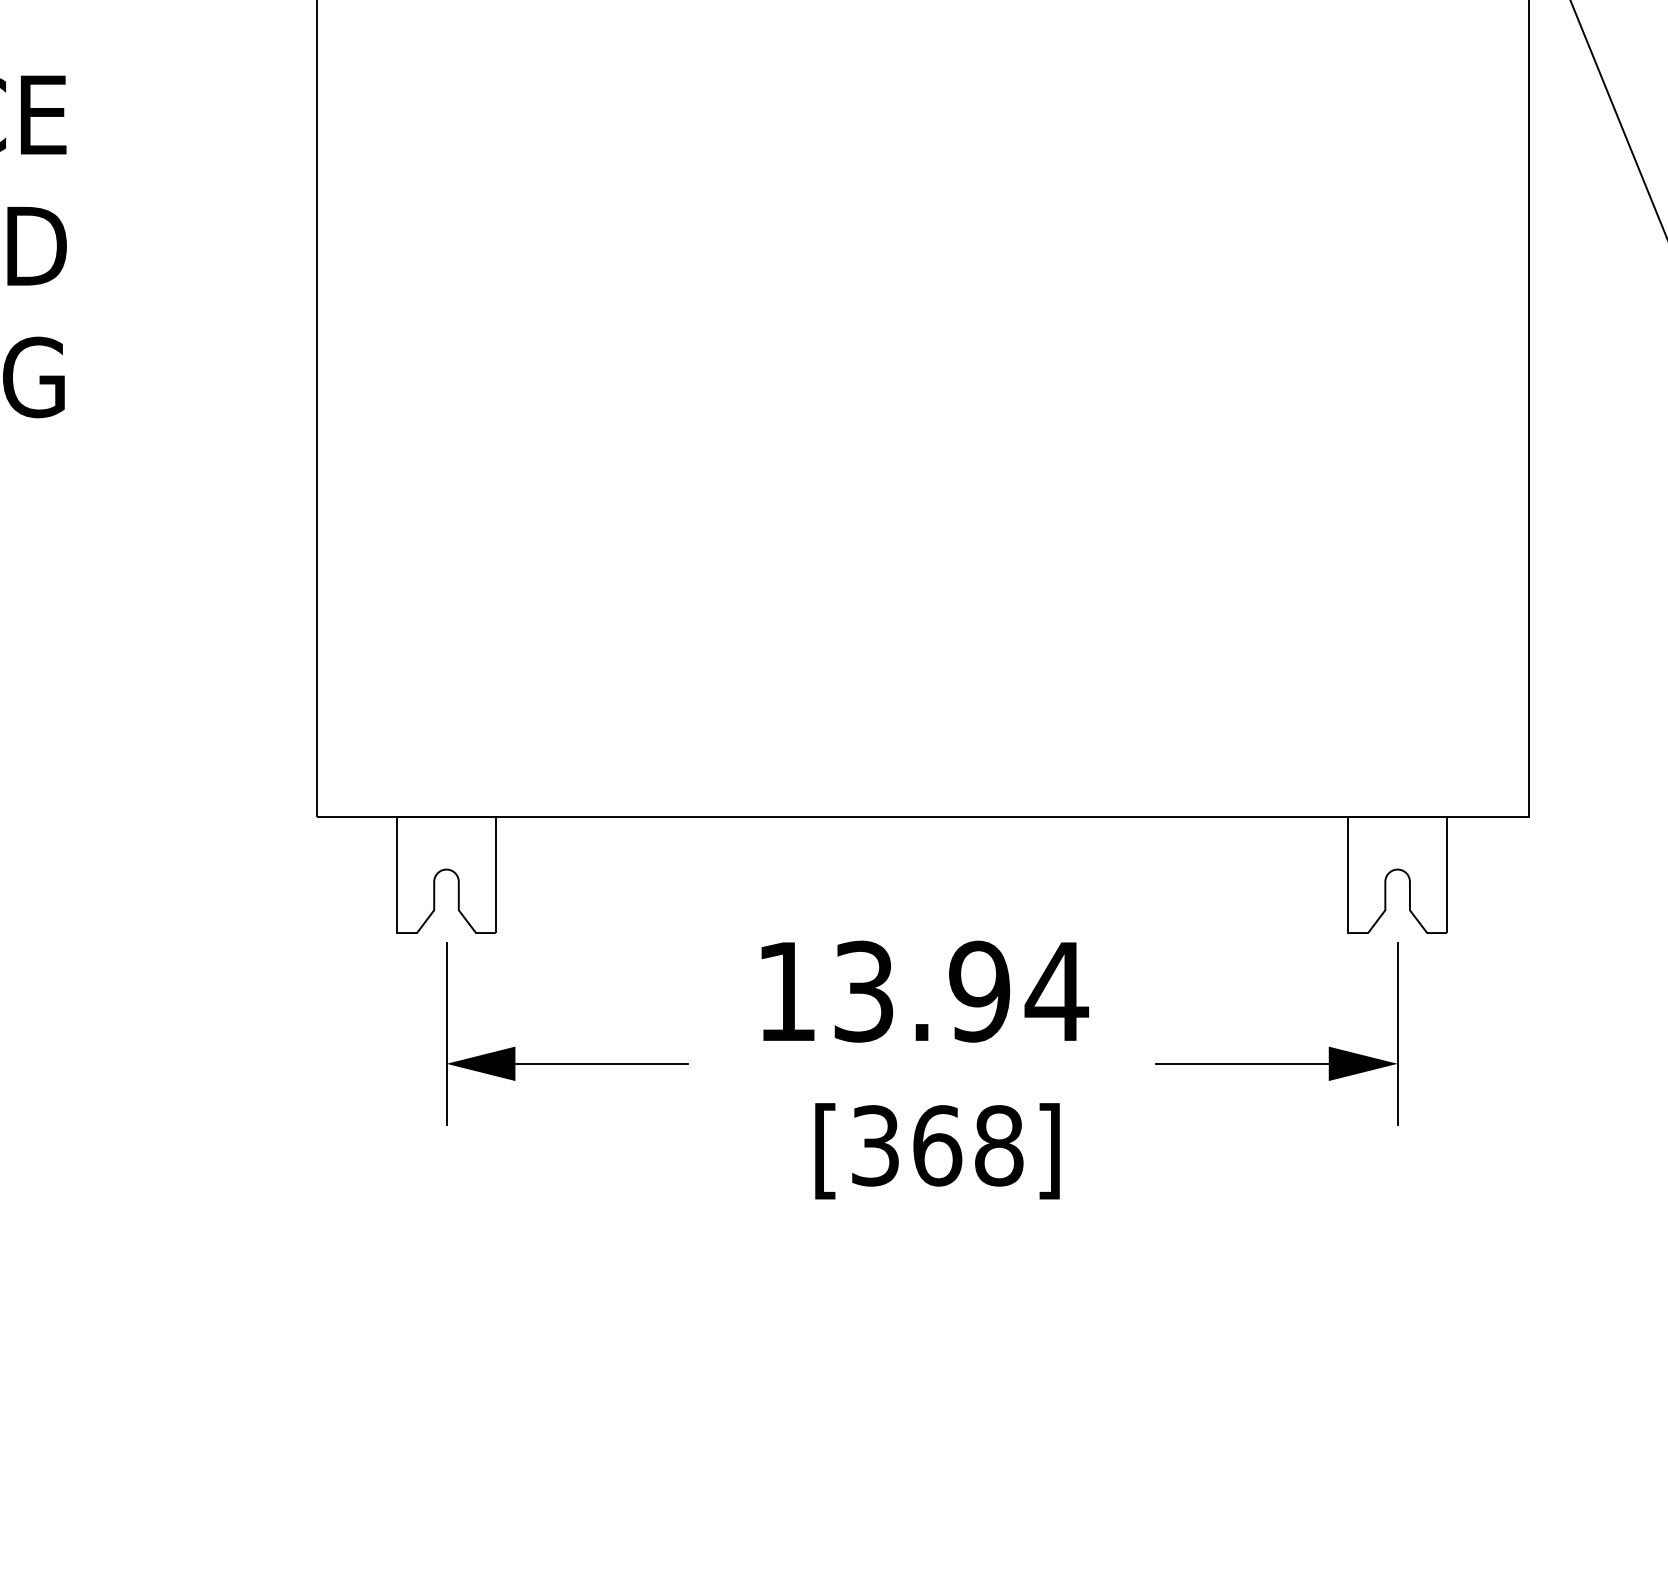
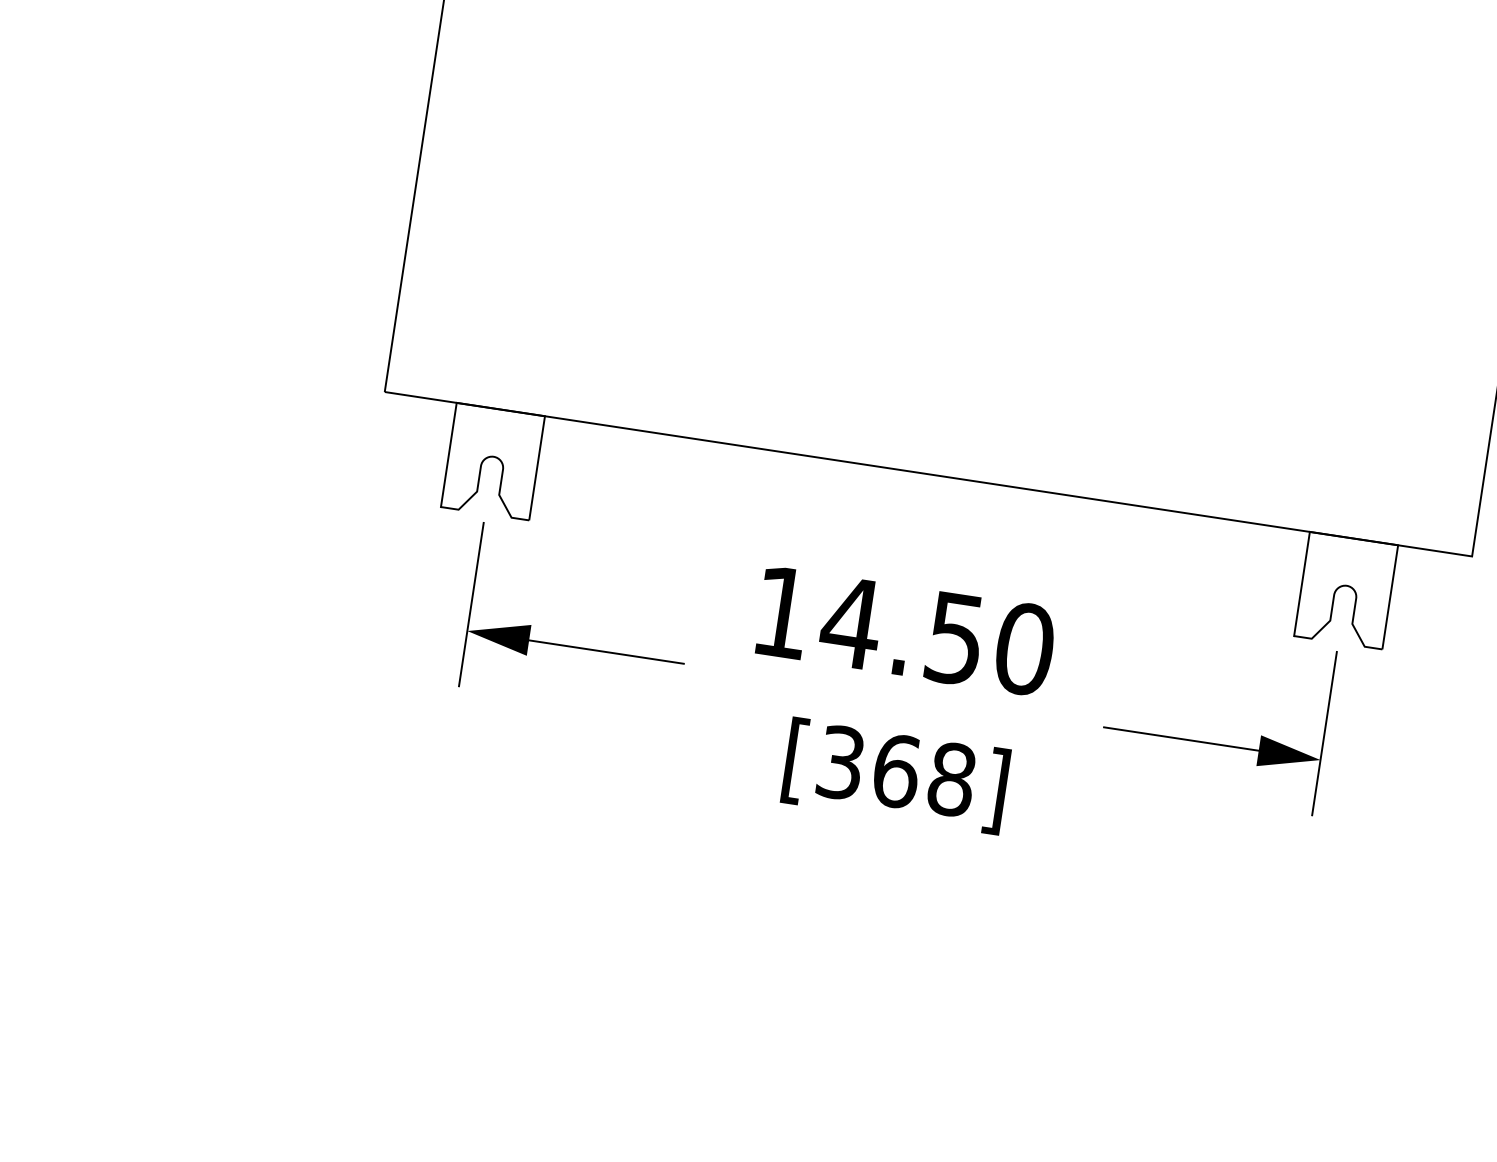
text: (959, 991) -> (937, 635), 13.94 -> 14.50

